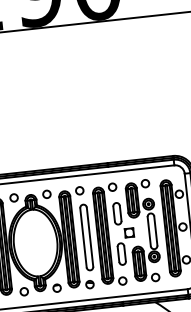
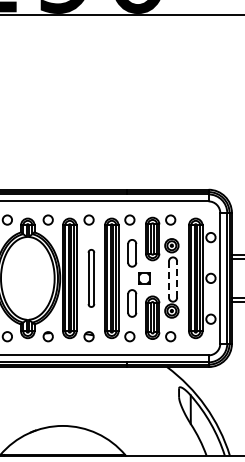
line: (156, 230) -> (177, 279), solid -> dashed
line: (148, 232) -> (168, 280), solid -> dashed
part: (86, 237) -> (91, 278), size x0.7

